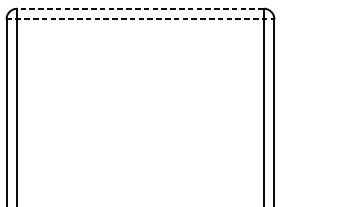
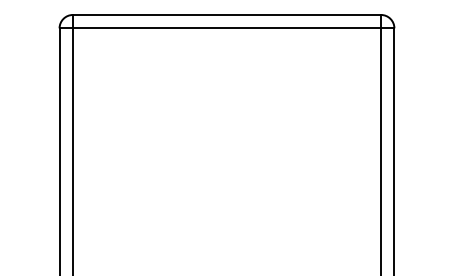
line: (140, 8) -> (226, 14), dashed -> solid
line: (140, 19) -> (227, 28), dashed -> solid

